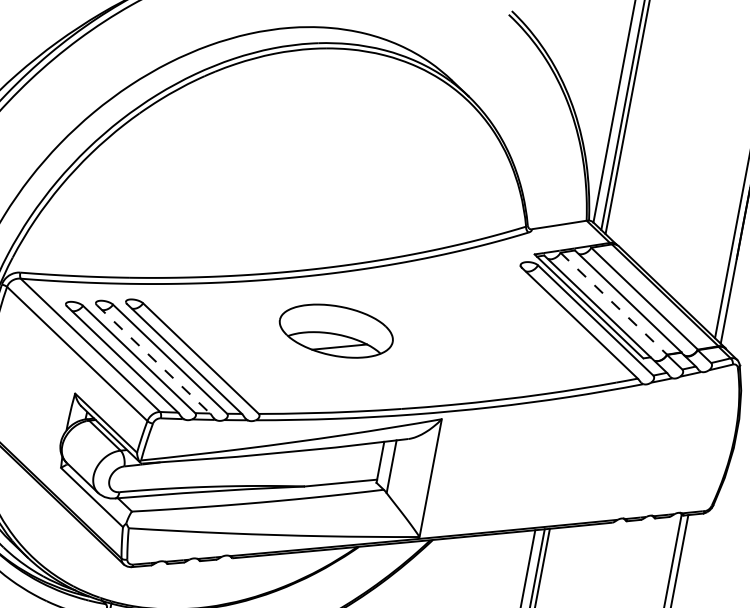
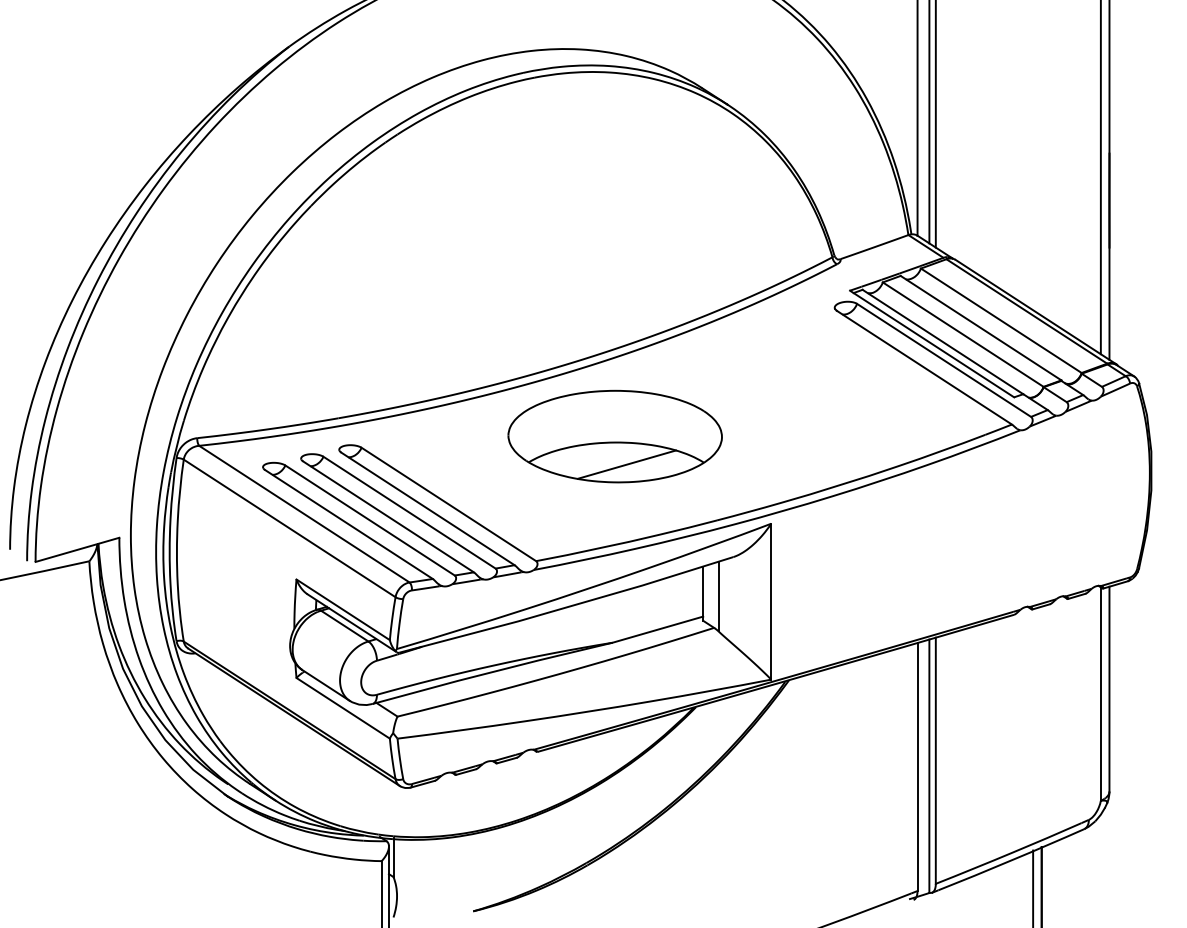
line: (614, 303) -> (963, 334), dashed -> solid
part: (335, 330) -> (614, 436), size x1.43
line: (153, 359) -> (388, 516), dashed -> solid

